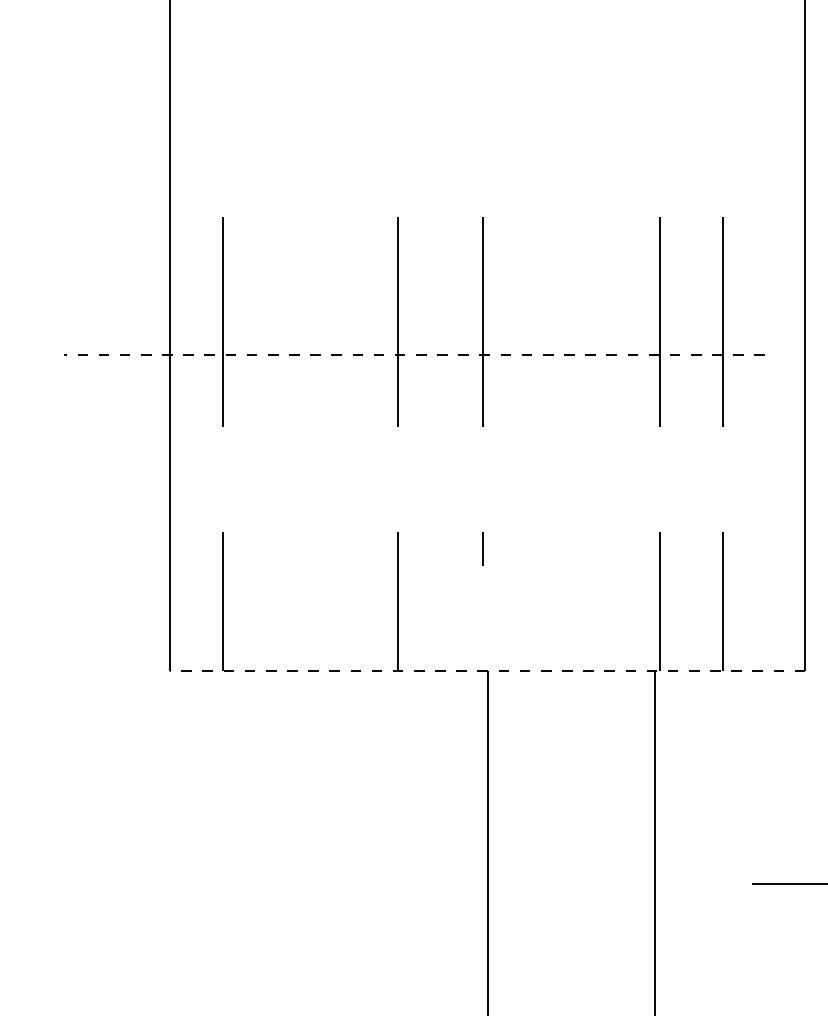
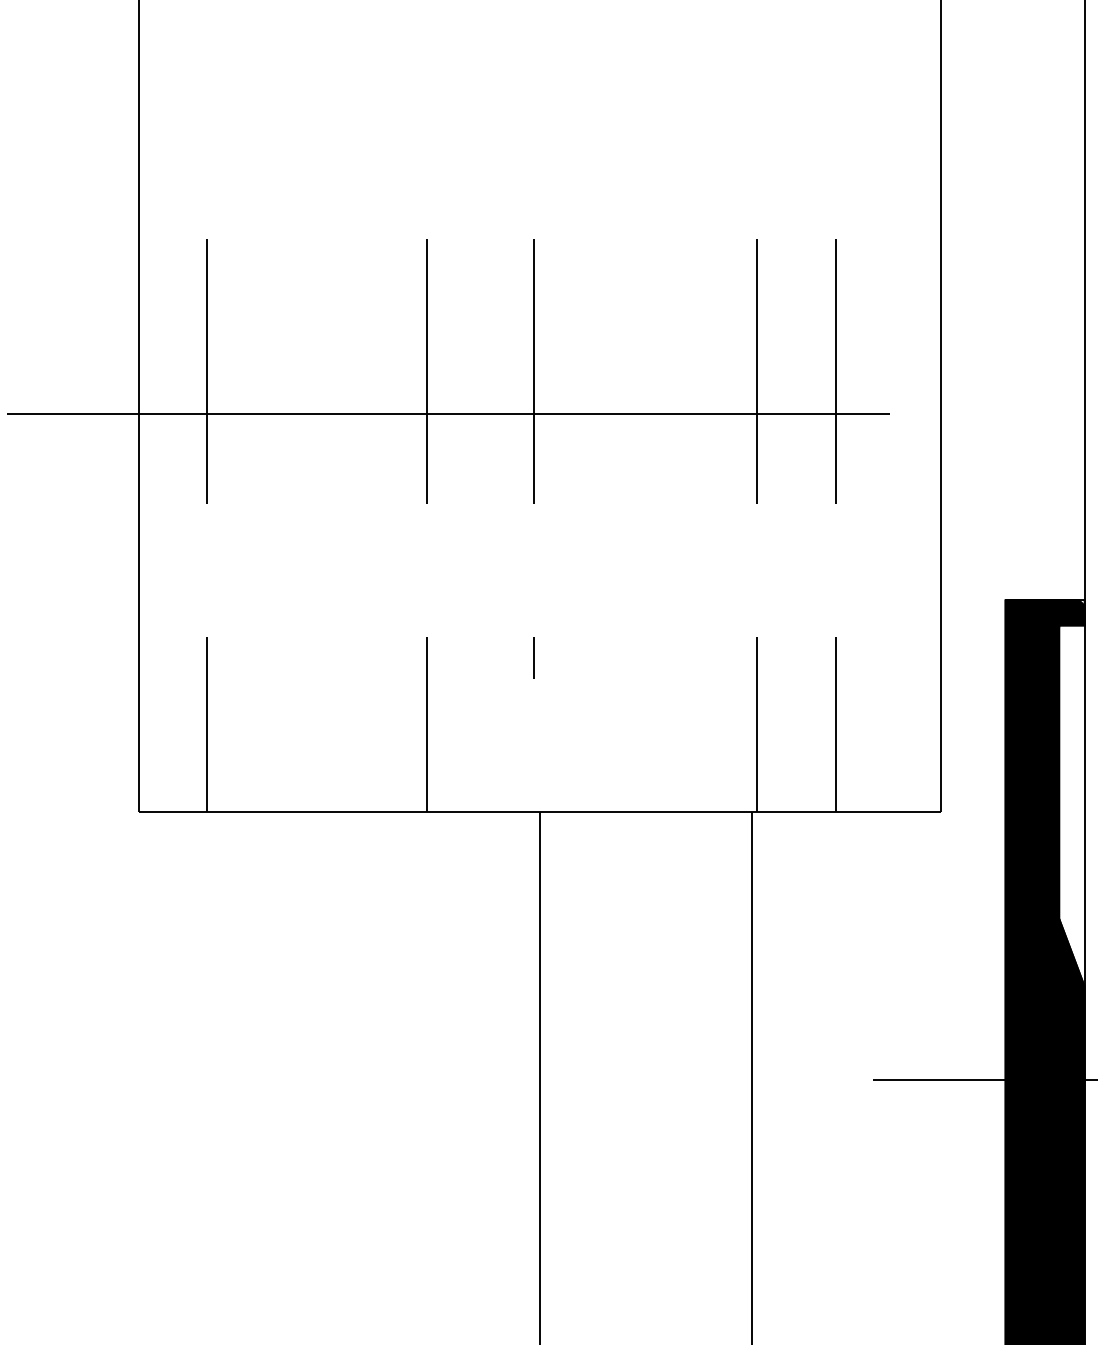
line: (414, 355) -> (448, 413), dashed -> solid
line: (487, 670) -> (540, 811), dashed -> solid

